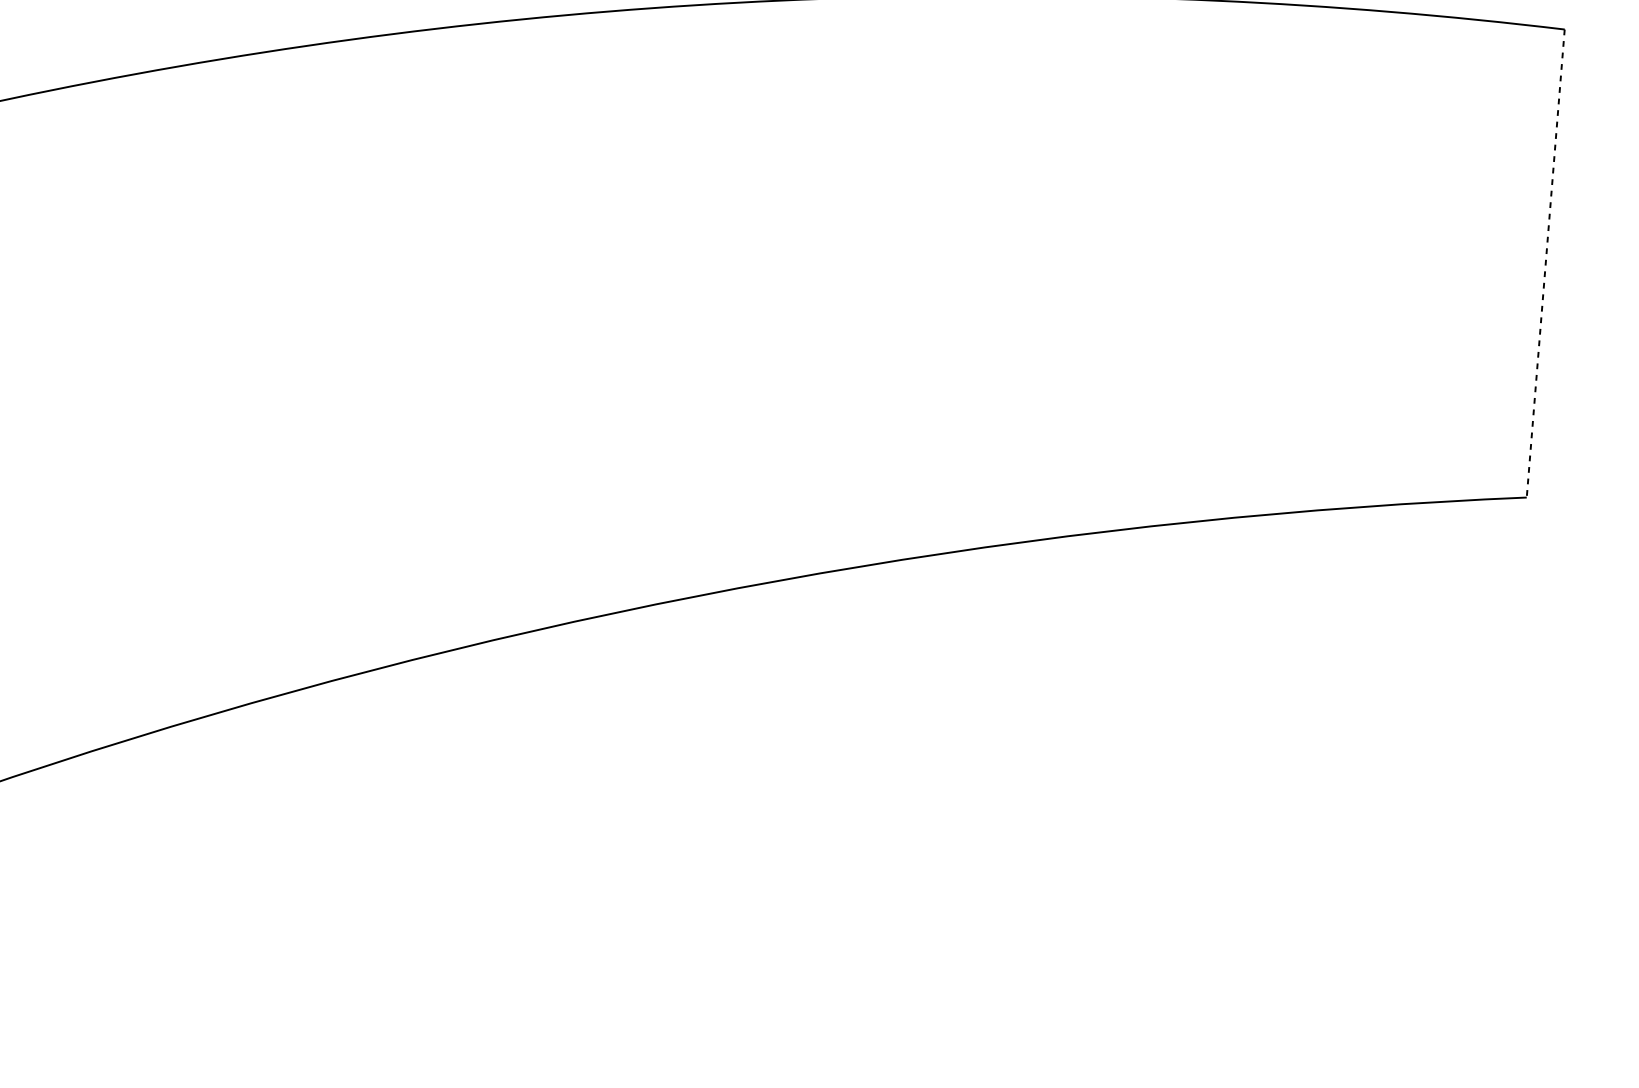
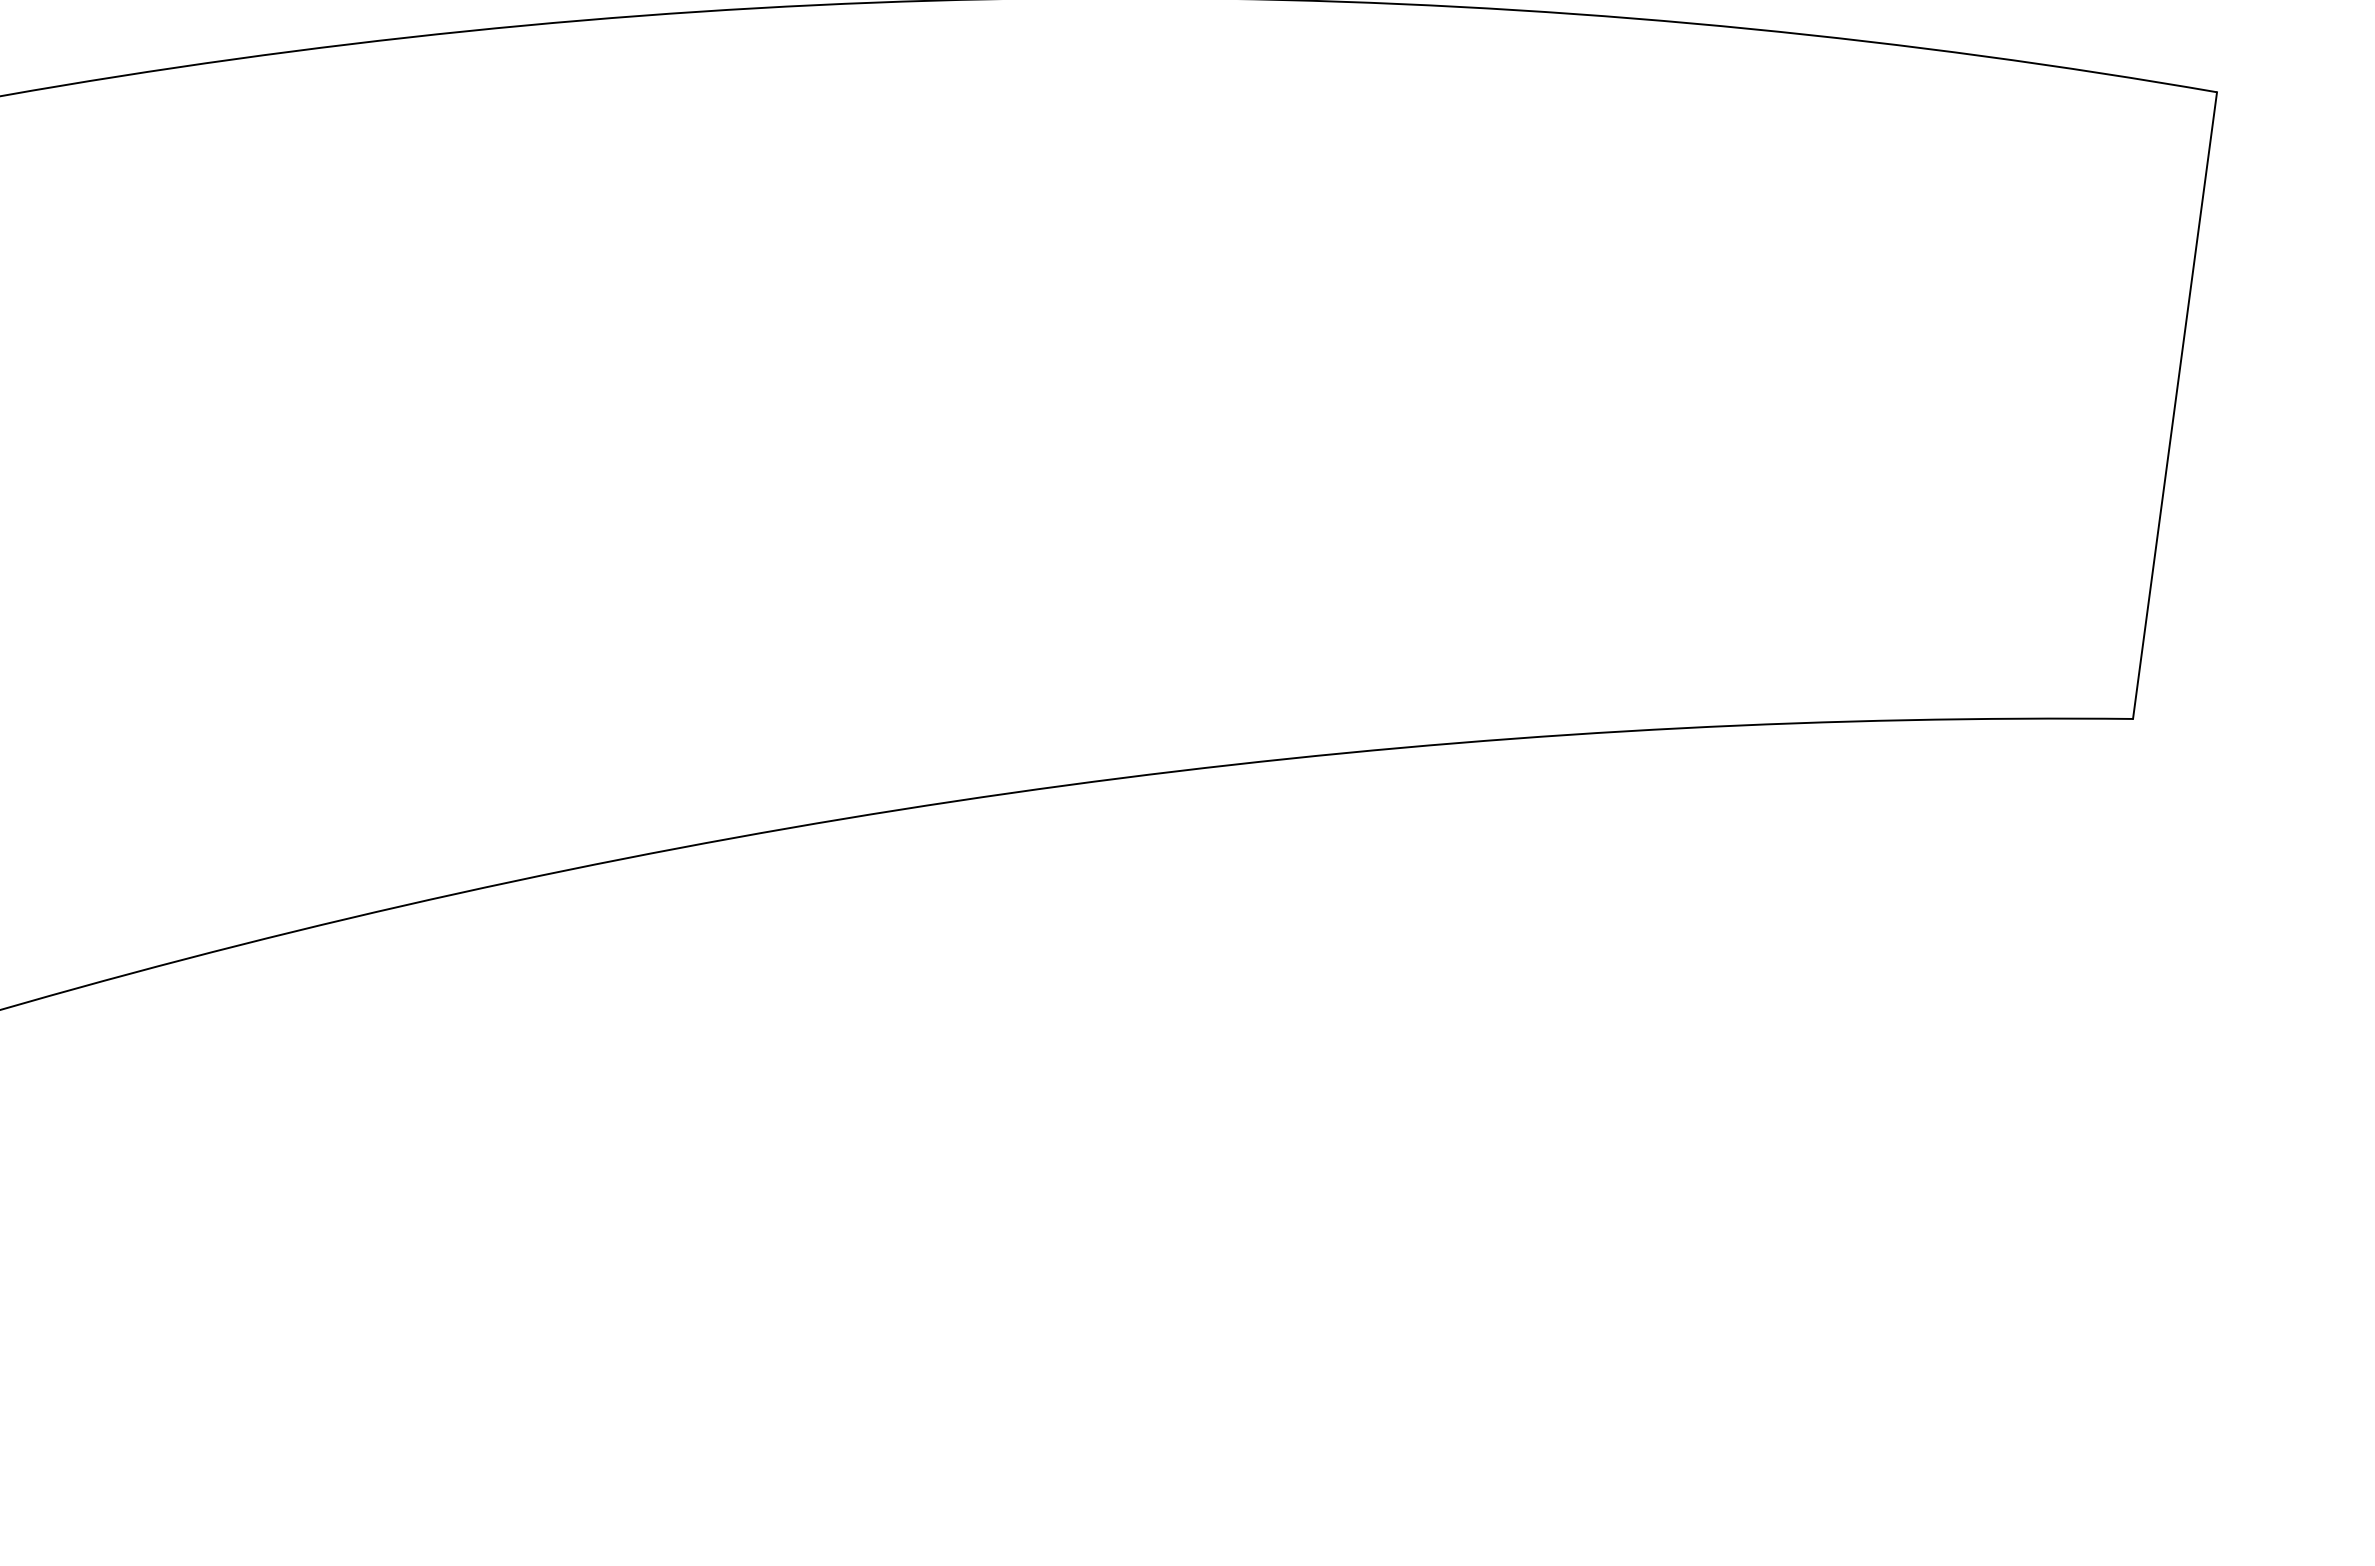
line: (1545, 264) -> (2174, 406), dashed -> solid

